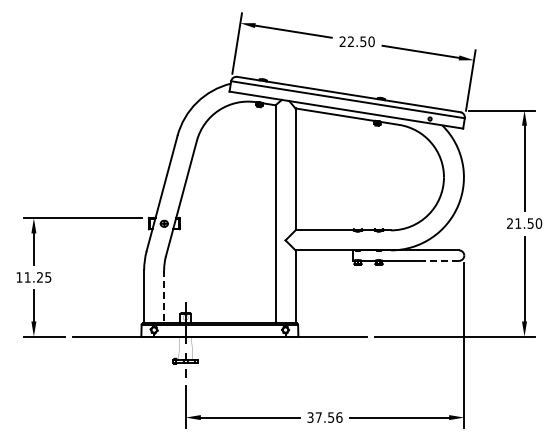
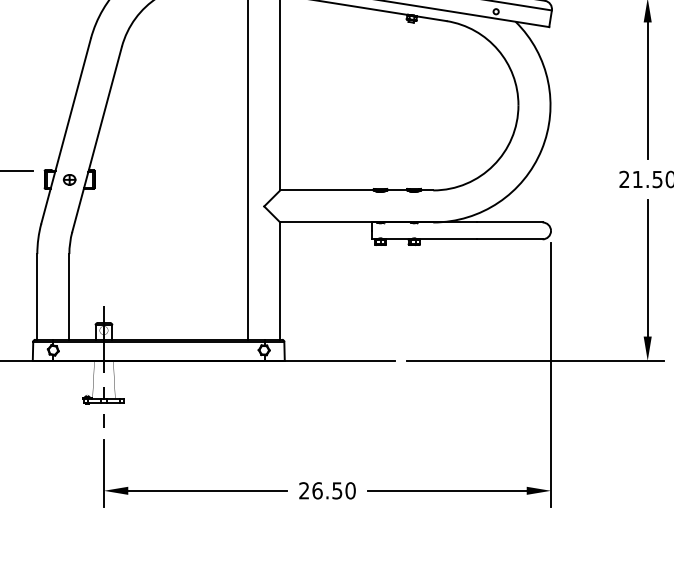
line: (438, 260) -> (509, 238), dashed -> solid
line: (164, 296) -> (69, 296), dashed -> solid
text: (324, 417) -> (326, 490), 37.56 -> 26.50

